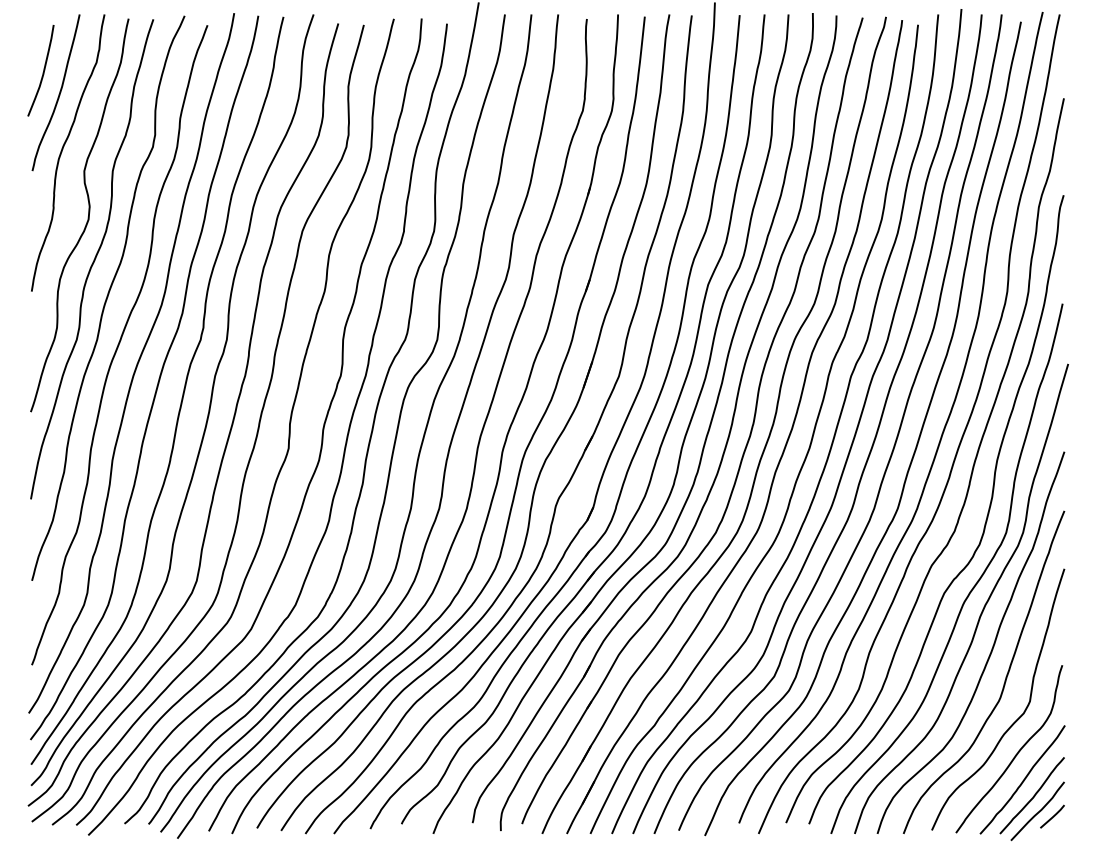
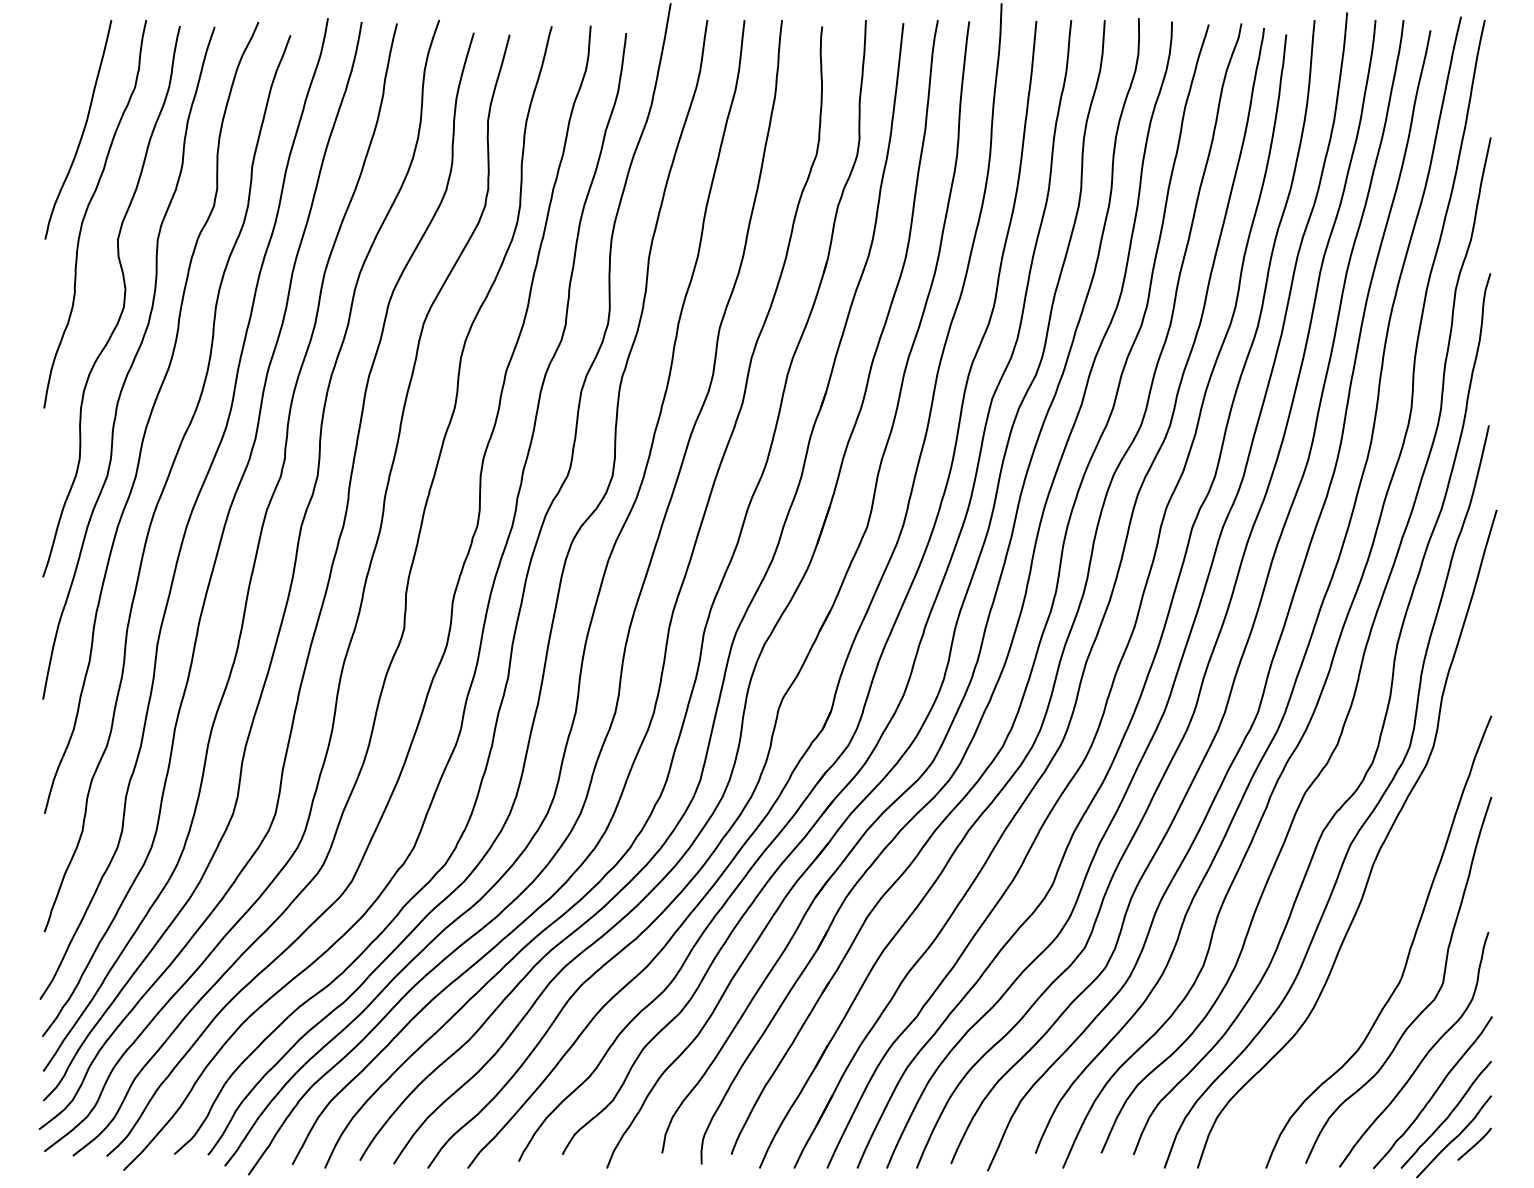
curve: (42, 72) -> (59, 101), removed
curve: (991, 648) -> (1389, 908), removed

